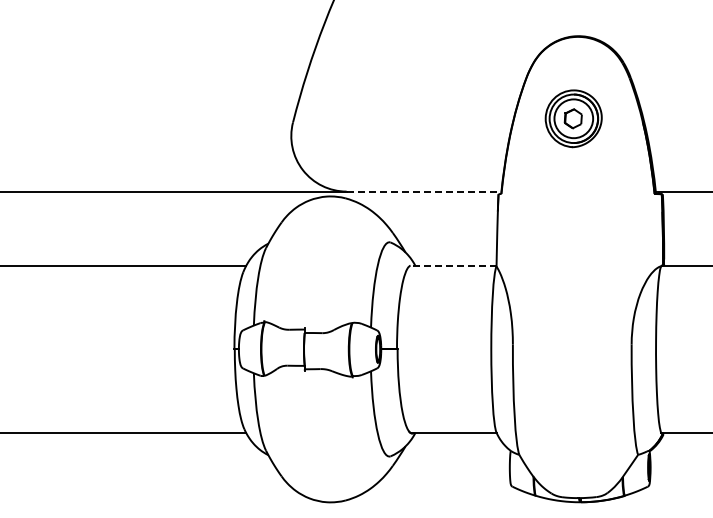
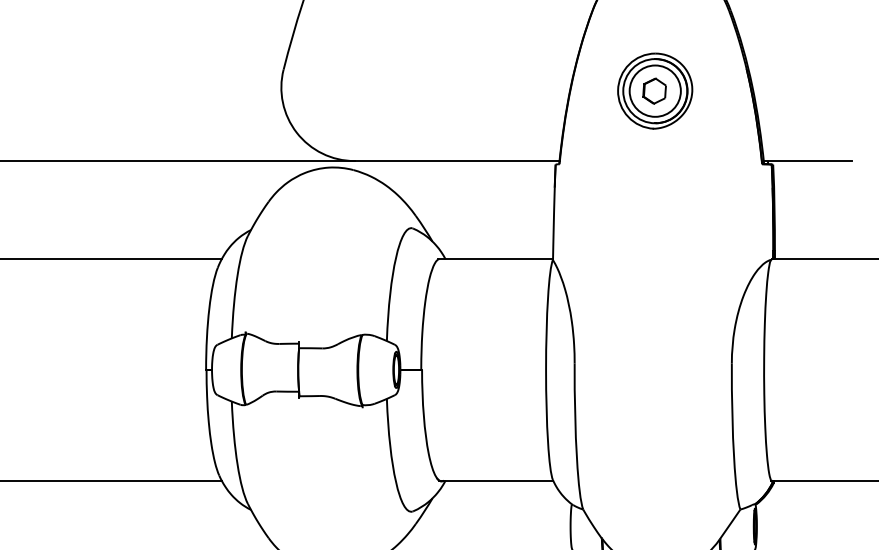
part: (573, 118) -> (654, 90), moved
line: (424, 191) -> (457, 160), dashed -> solid
line: (452, 265) -> (494, 258), dashed -> solid

